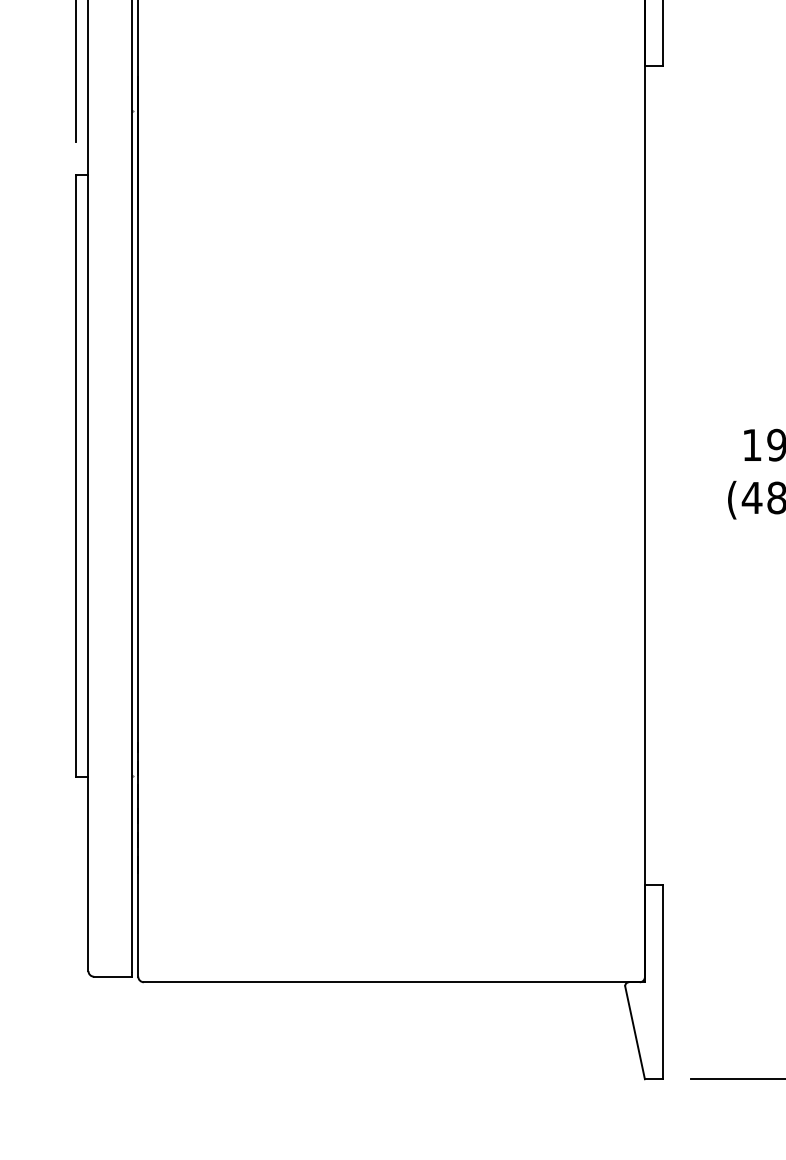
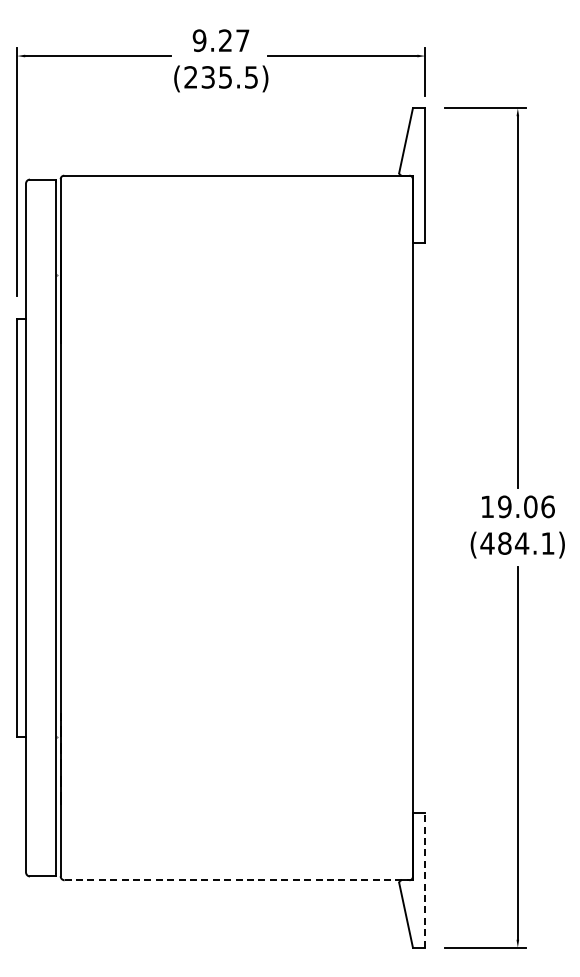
line: (662, 981) -> (425, 879), solid -> dashed
line: (392, 982) -> (237, 880), solid -> dashed

